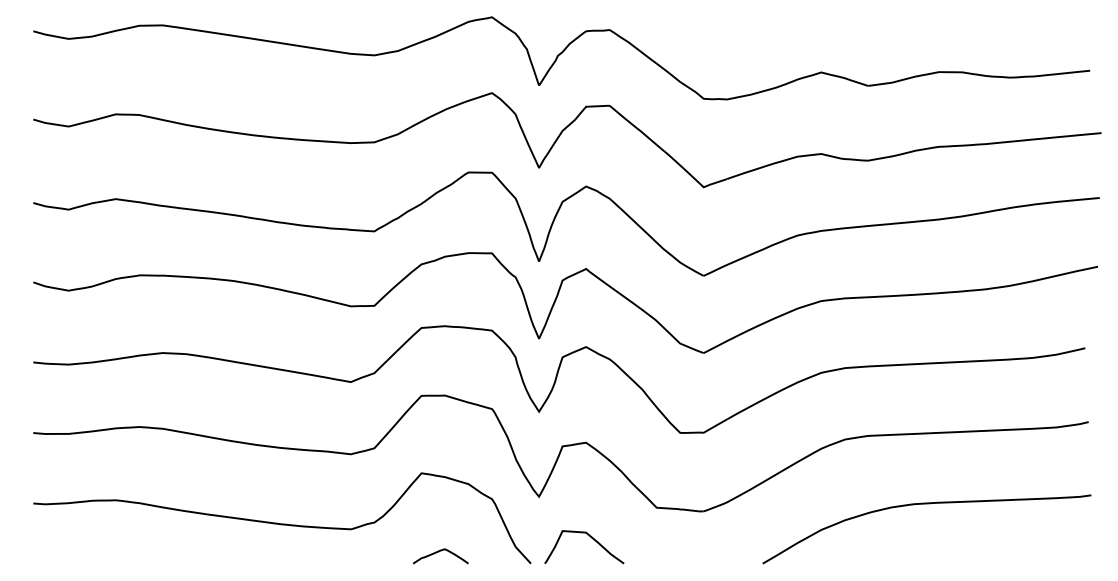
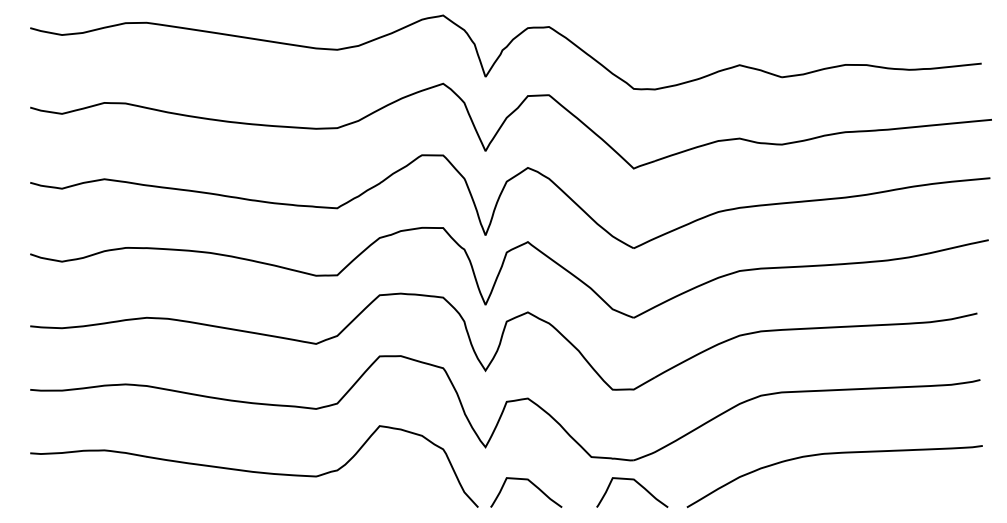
curve: (710, 539) -> (639, 485), added
curve: (439, 552) -> (395, 497), removed

